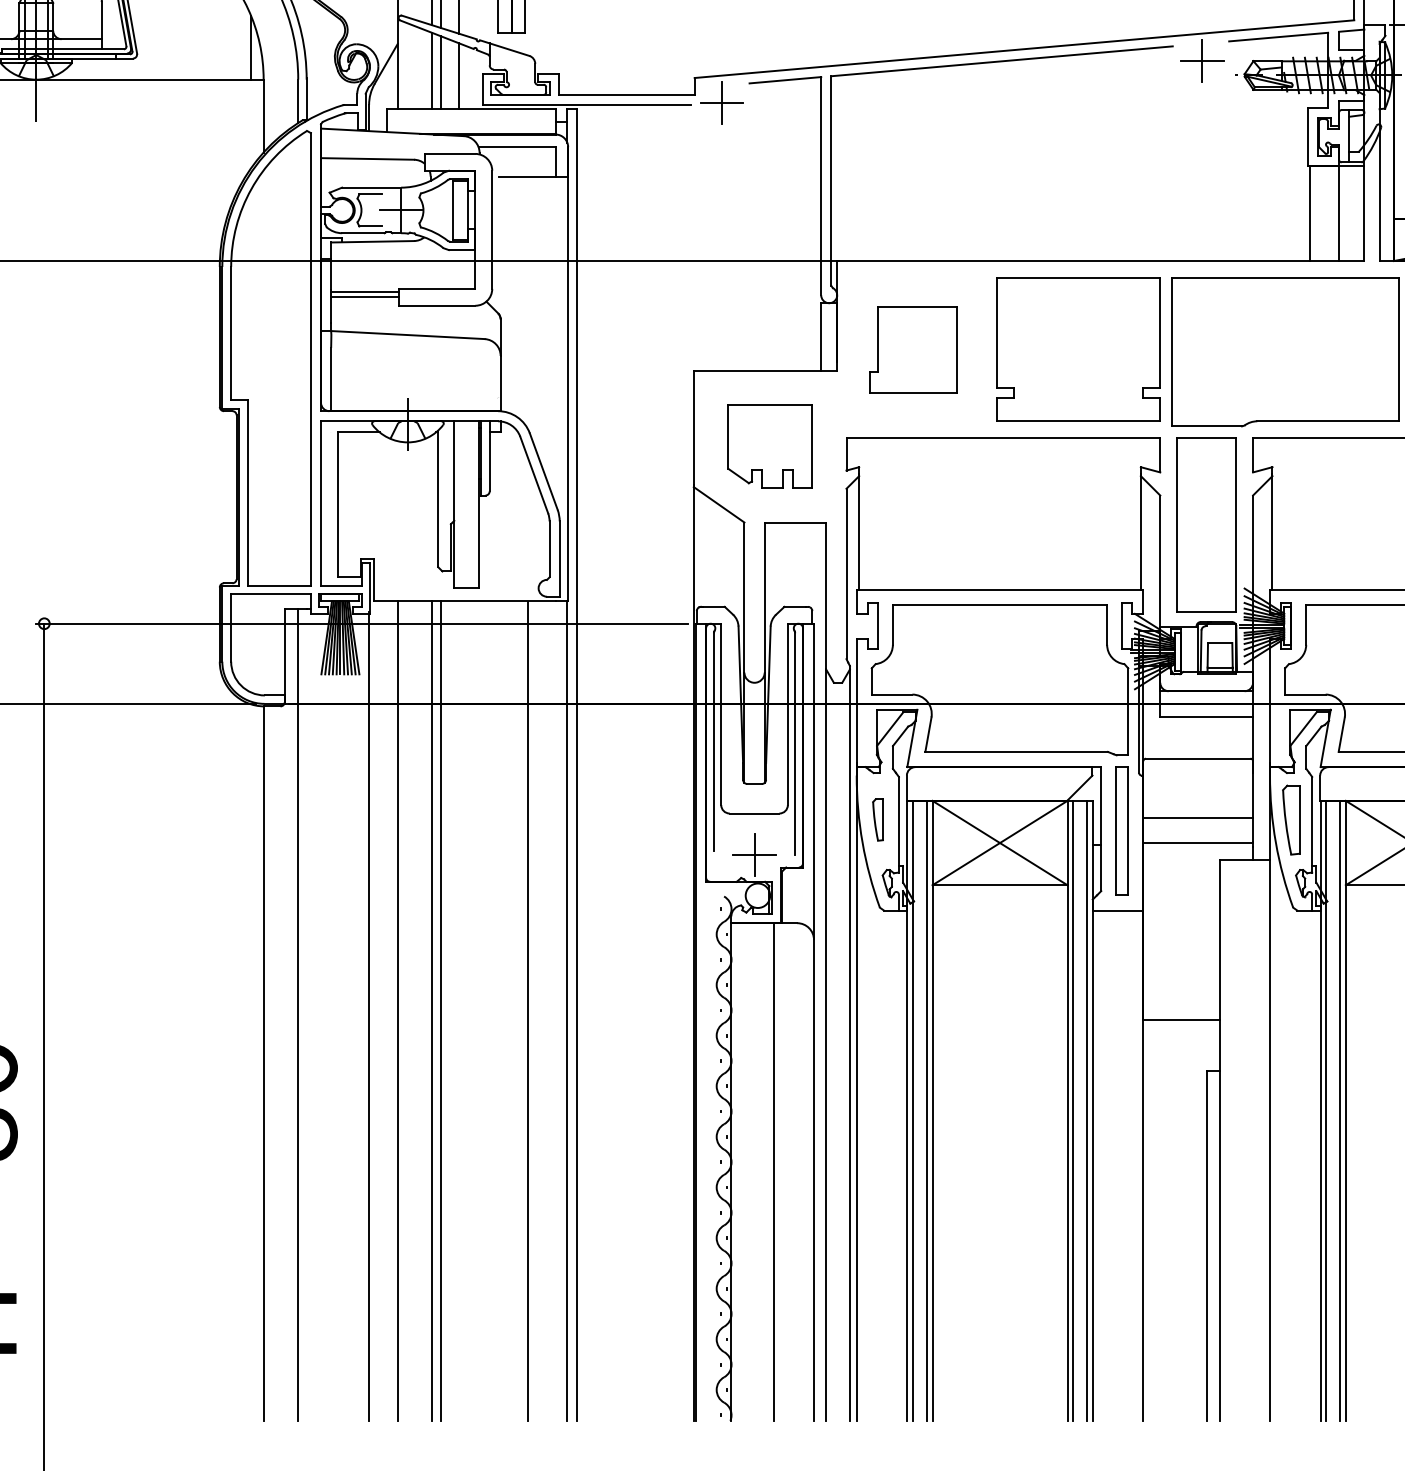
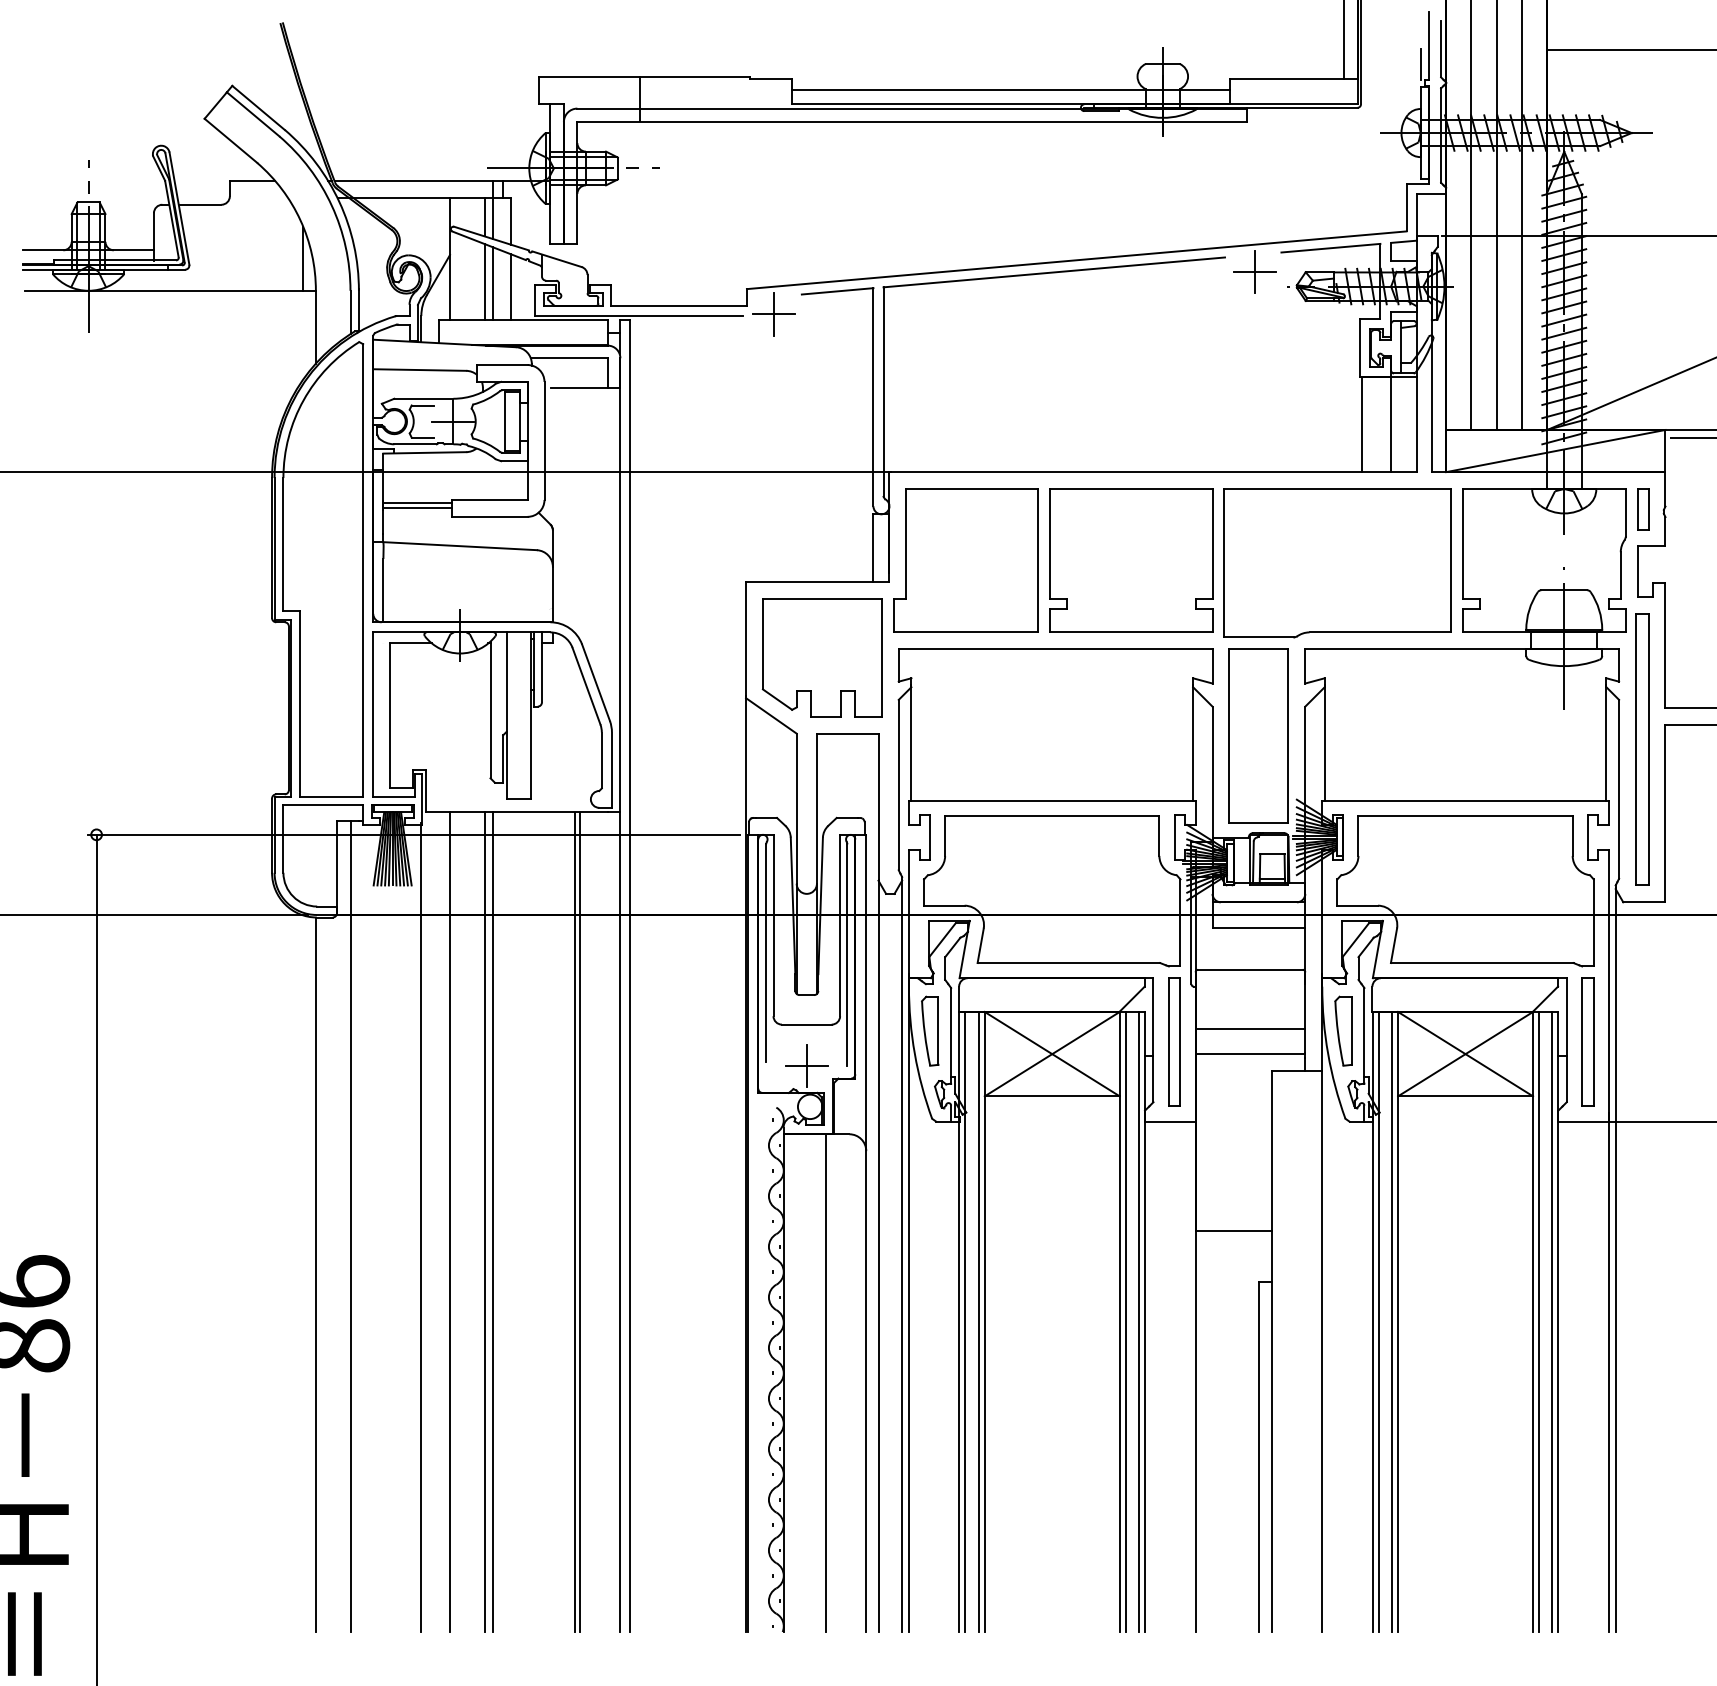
part: (913, 349) -> (965, 560), size x1.67
part: (769, 446) -> (821, 657), size x1.43
part: (878, 819) -> (930, 1030), size x1.67
line: (522, 1011) -> (574, 1222), added

